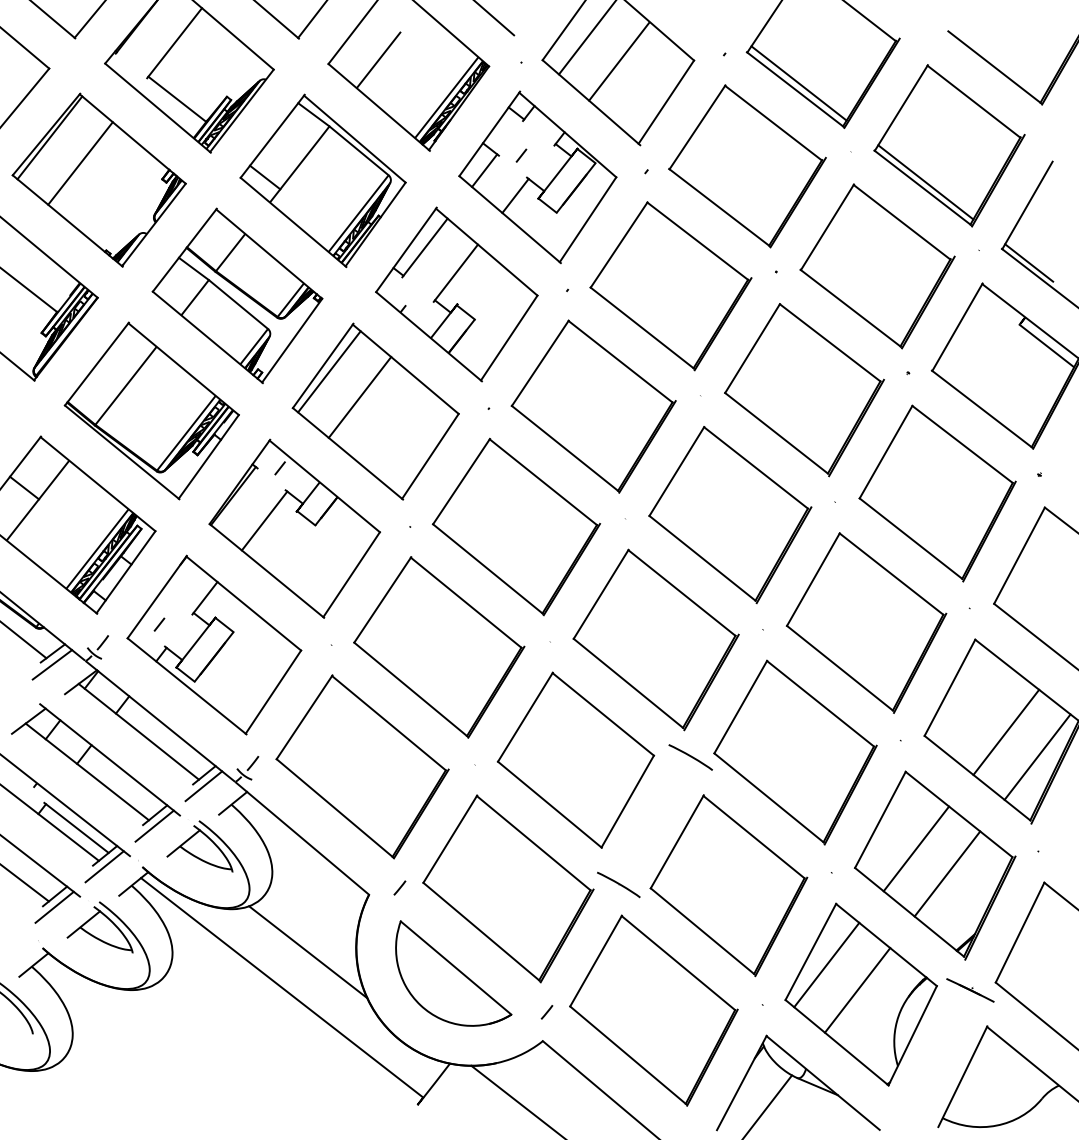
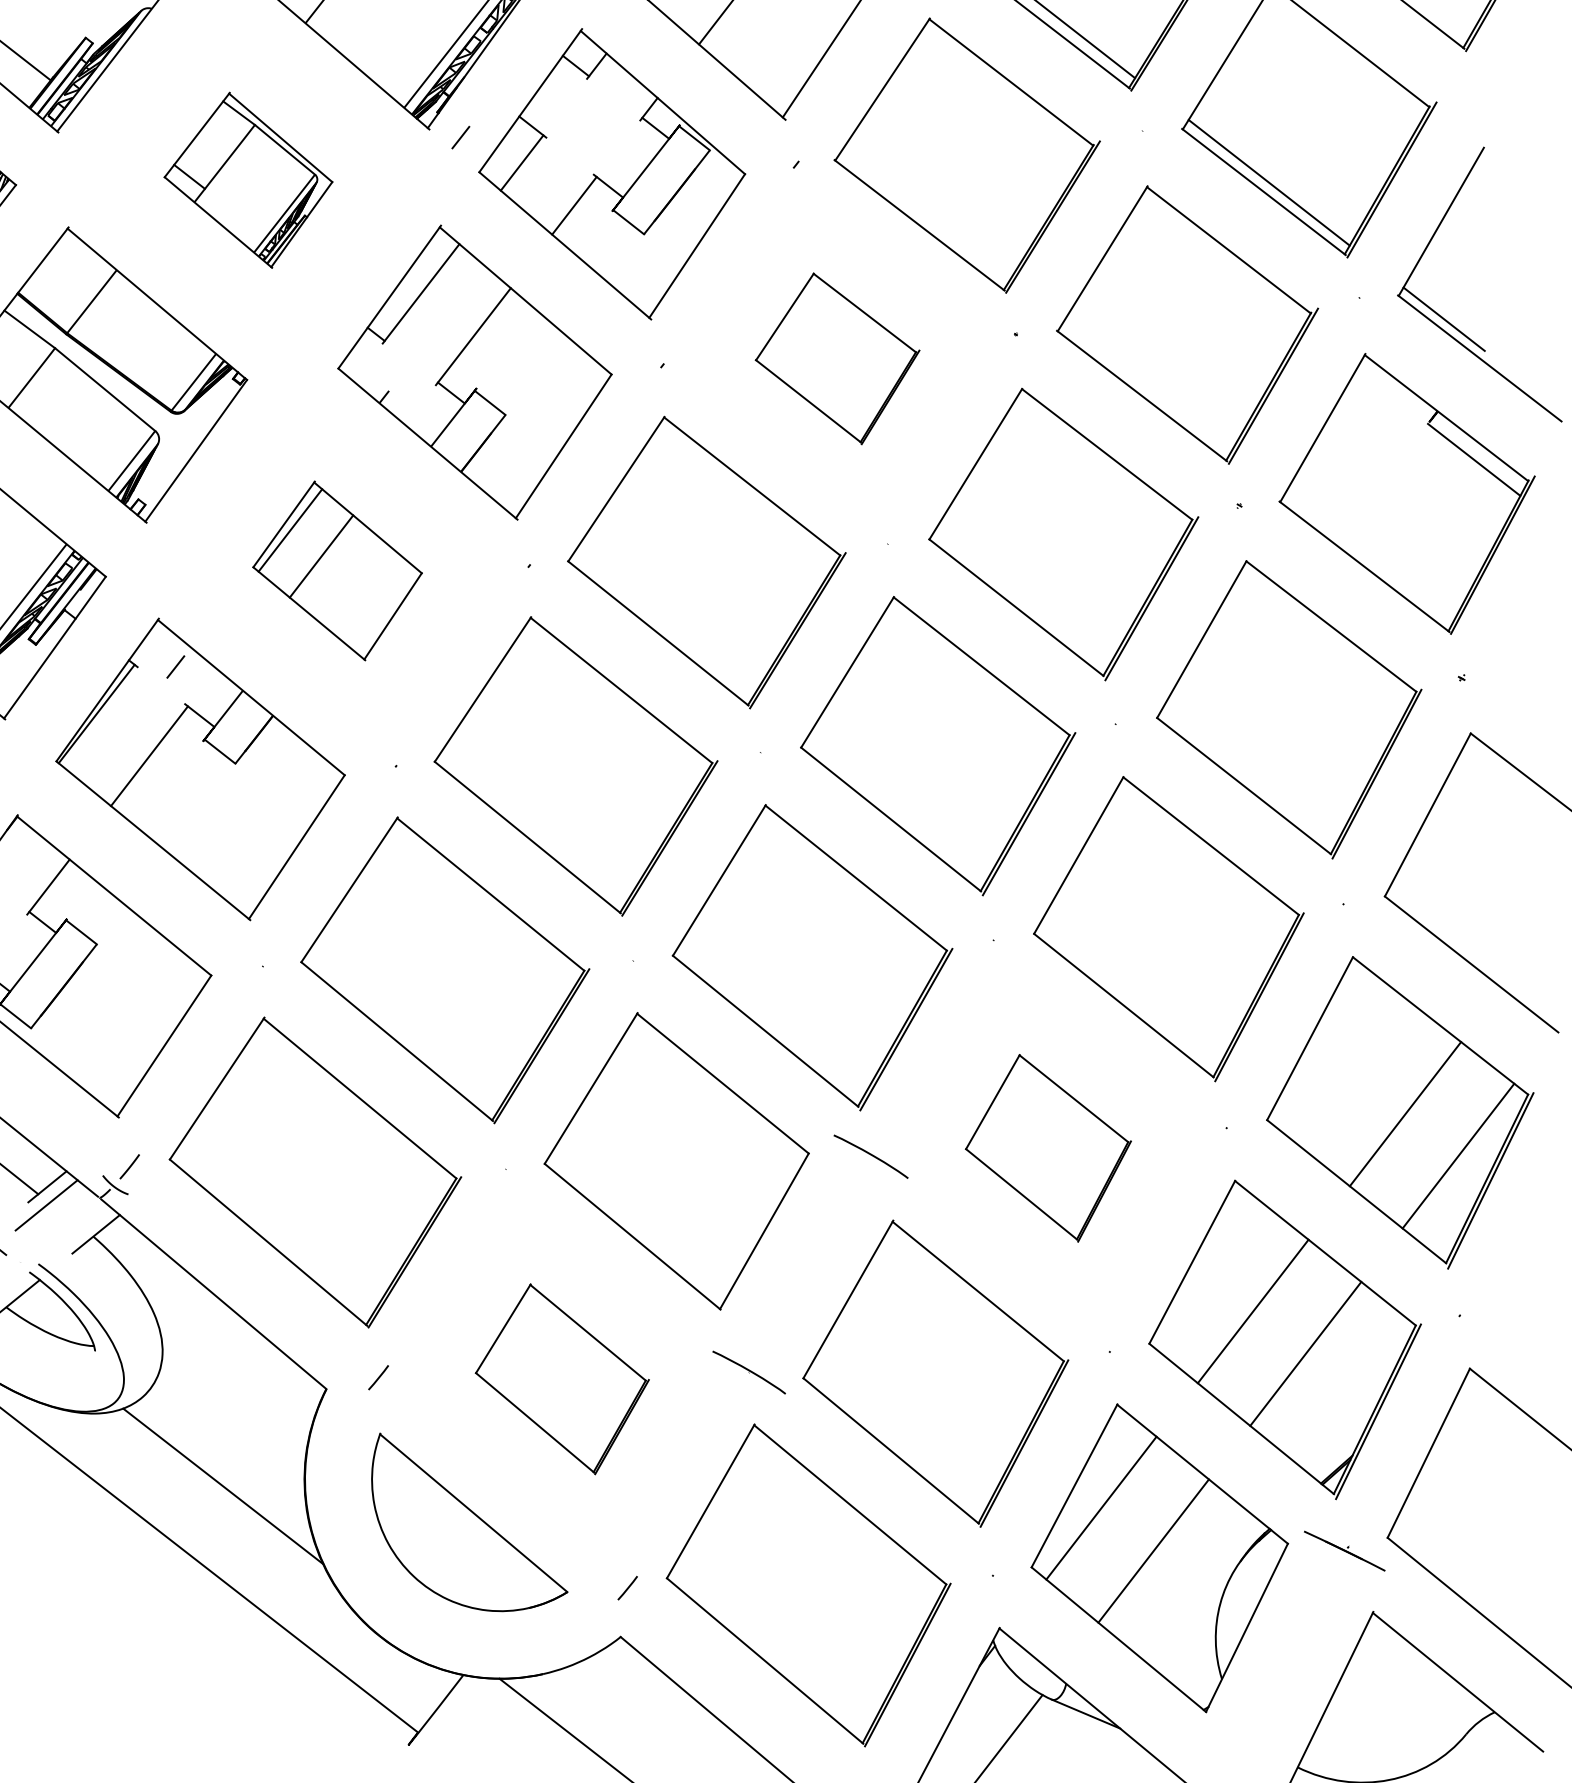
line: (521, 155) -> (460, 137), moved
part: (322, 180) -> (247, 179), size x0.6
part: (670, 286) -> (836, 359), size x0.6
part: (375, 411) -> (337, 570), size x0.6
part: (795, 752) -> (1048, 1148), size x0.6
part: (508, 888) -> (562, 1378), size x0.6

